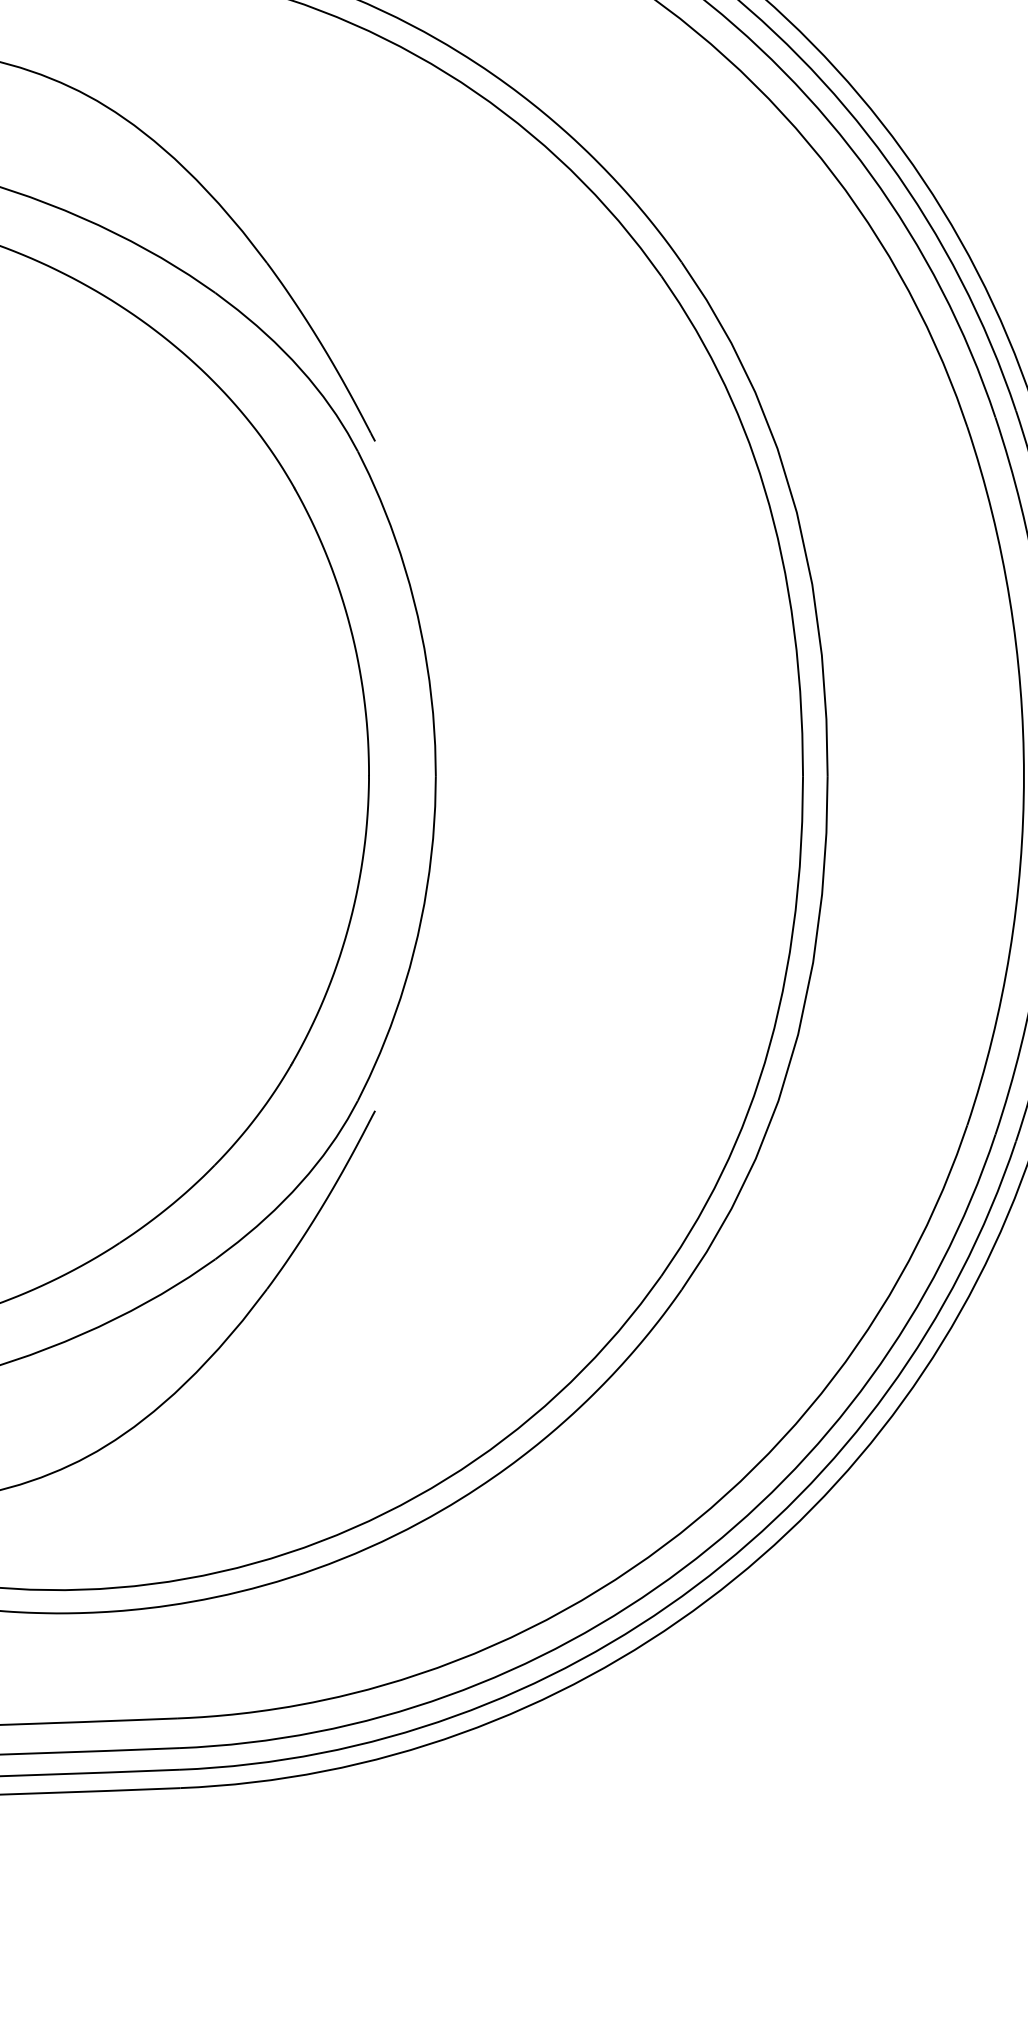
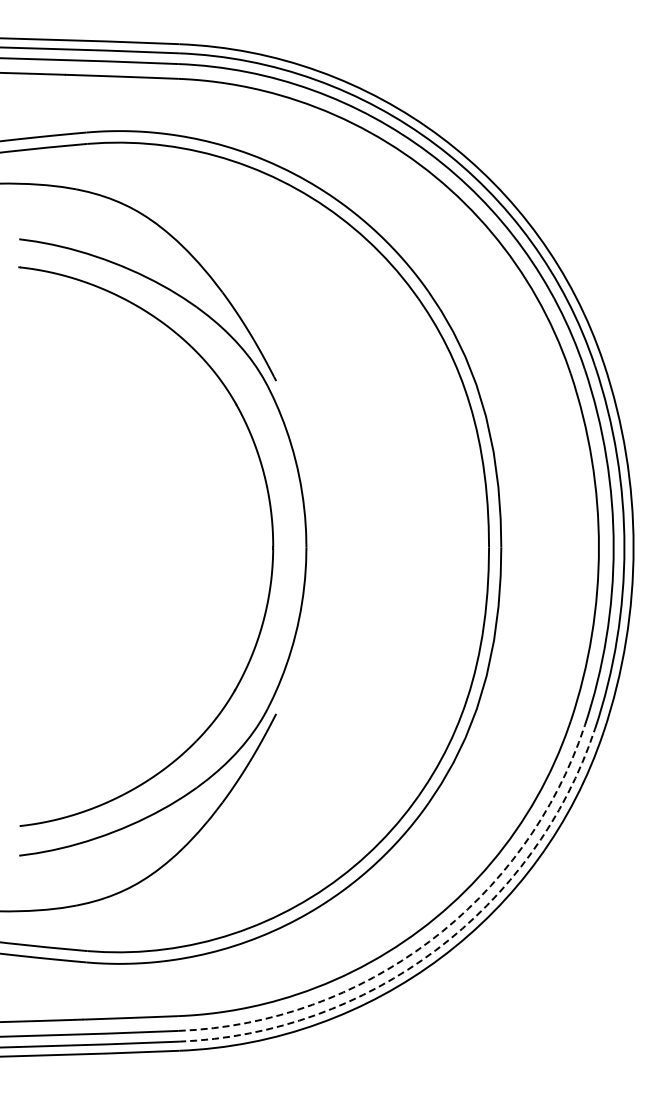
arc: (683, 1568) -> (429, 941), solid -> dashed
arc: (695, 1586) -> (435, 950), solid -> dashed

